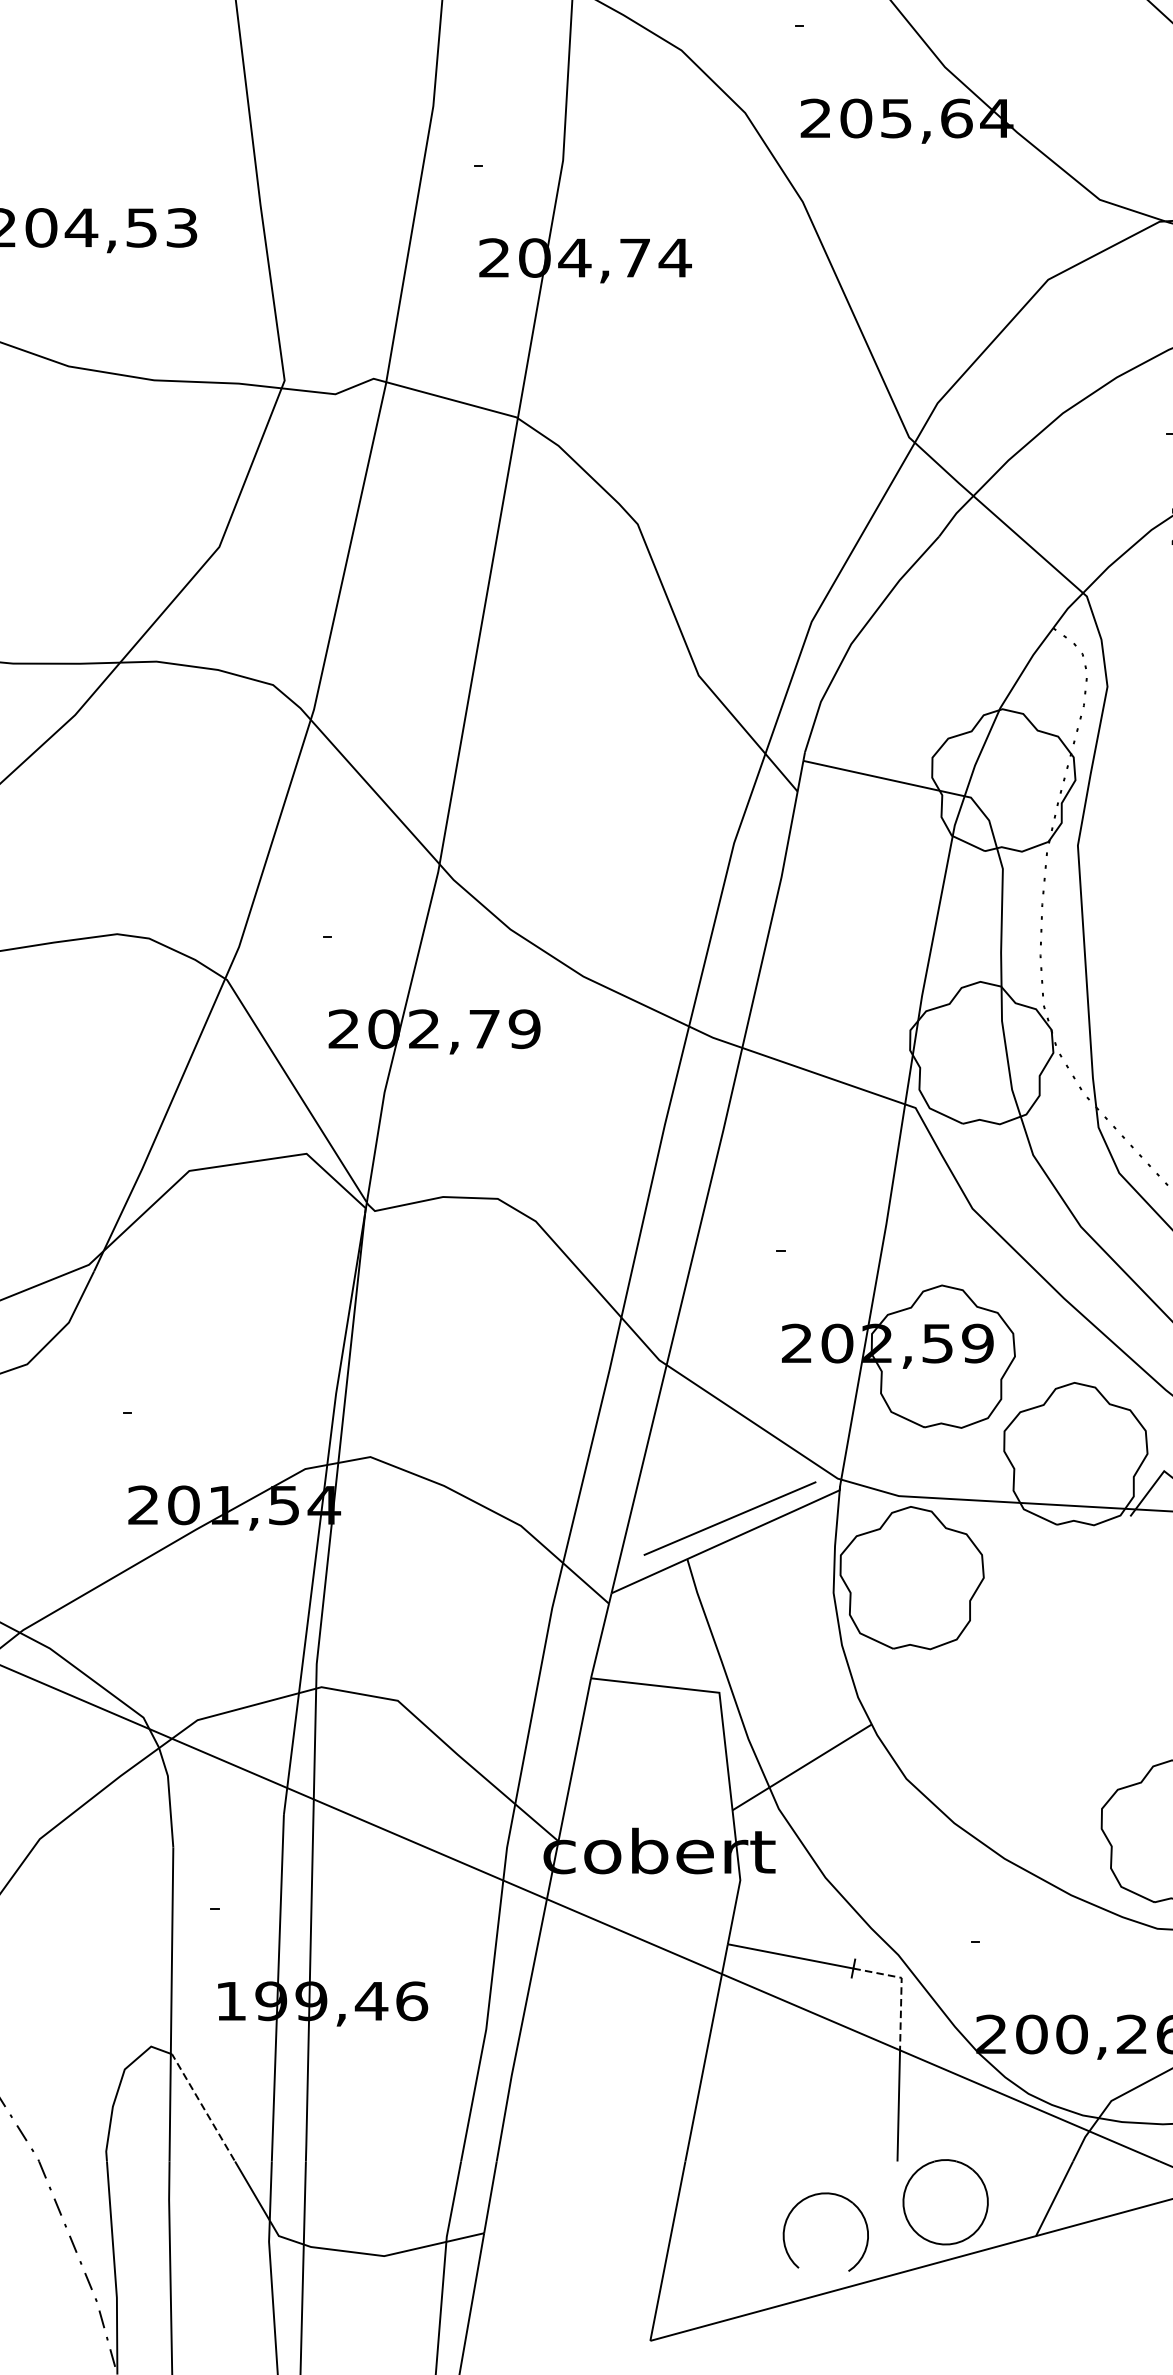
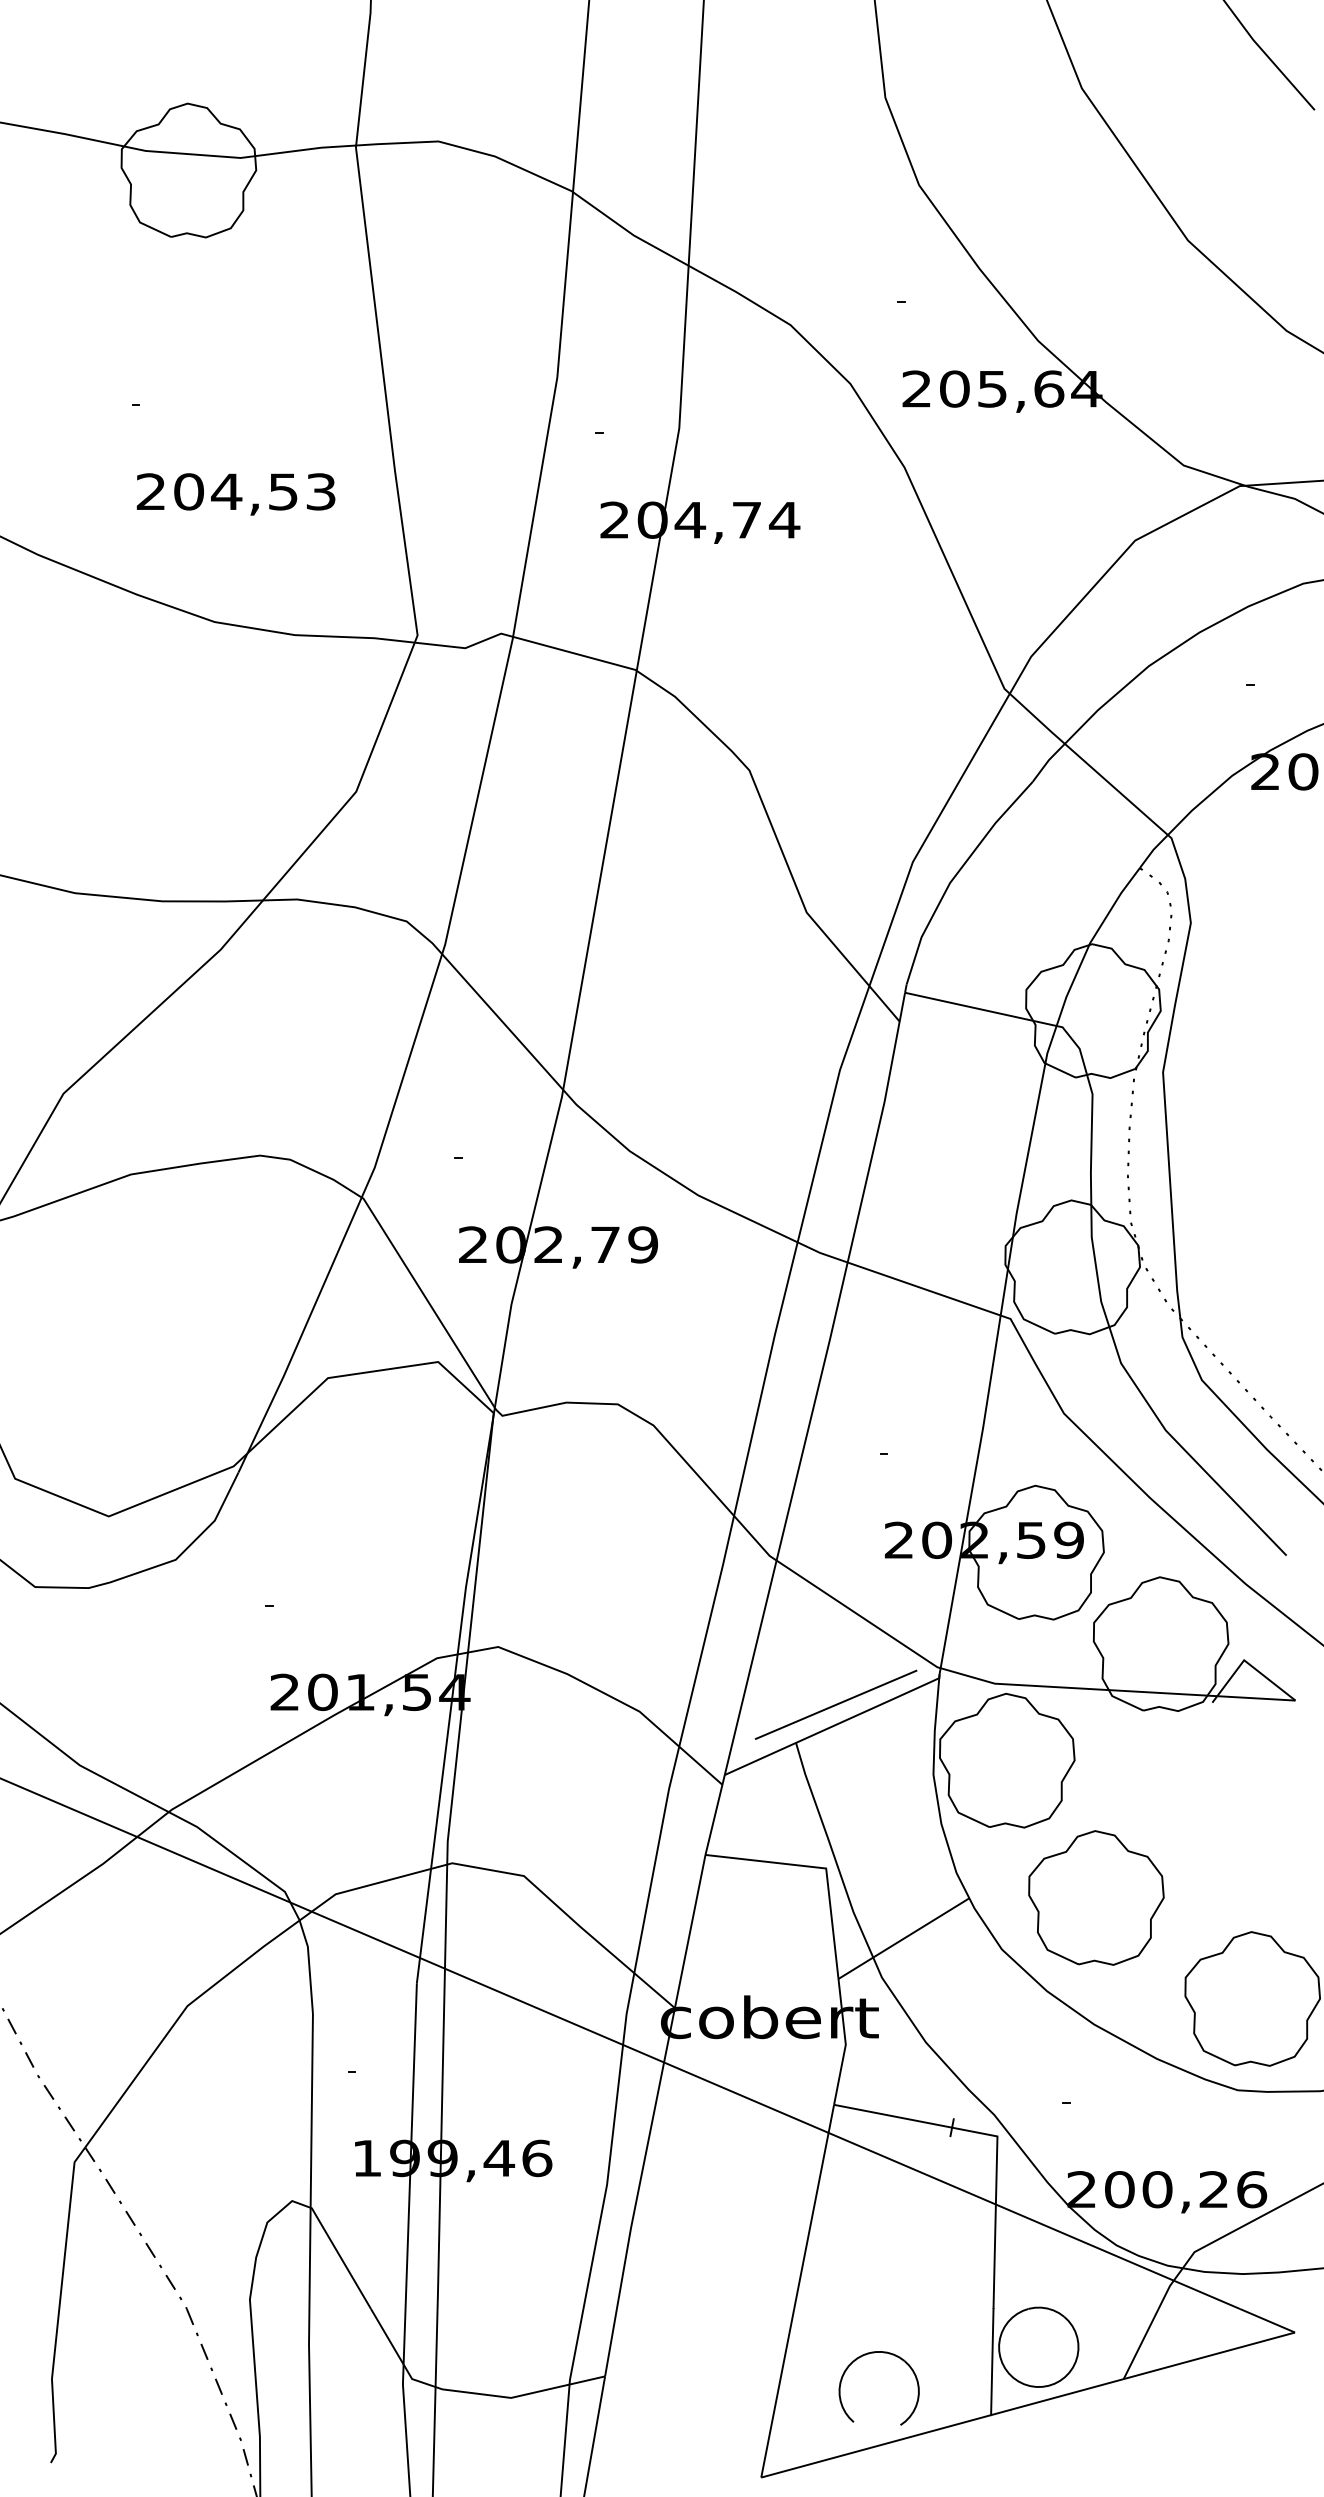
part: (1007, 1723) -> (1096, 1897), added
line: (901, 1989) -> (997, 2147), dashed -> solid
line: (202, 2106) -> (340, 2257), dashed -> solid
part: (812, 2197) -> (866, 2355), moved
line: (896, 2218) -> (992, 2362), added

